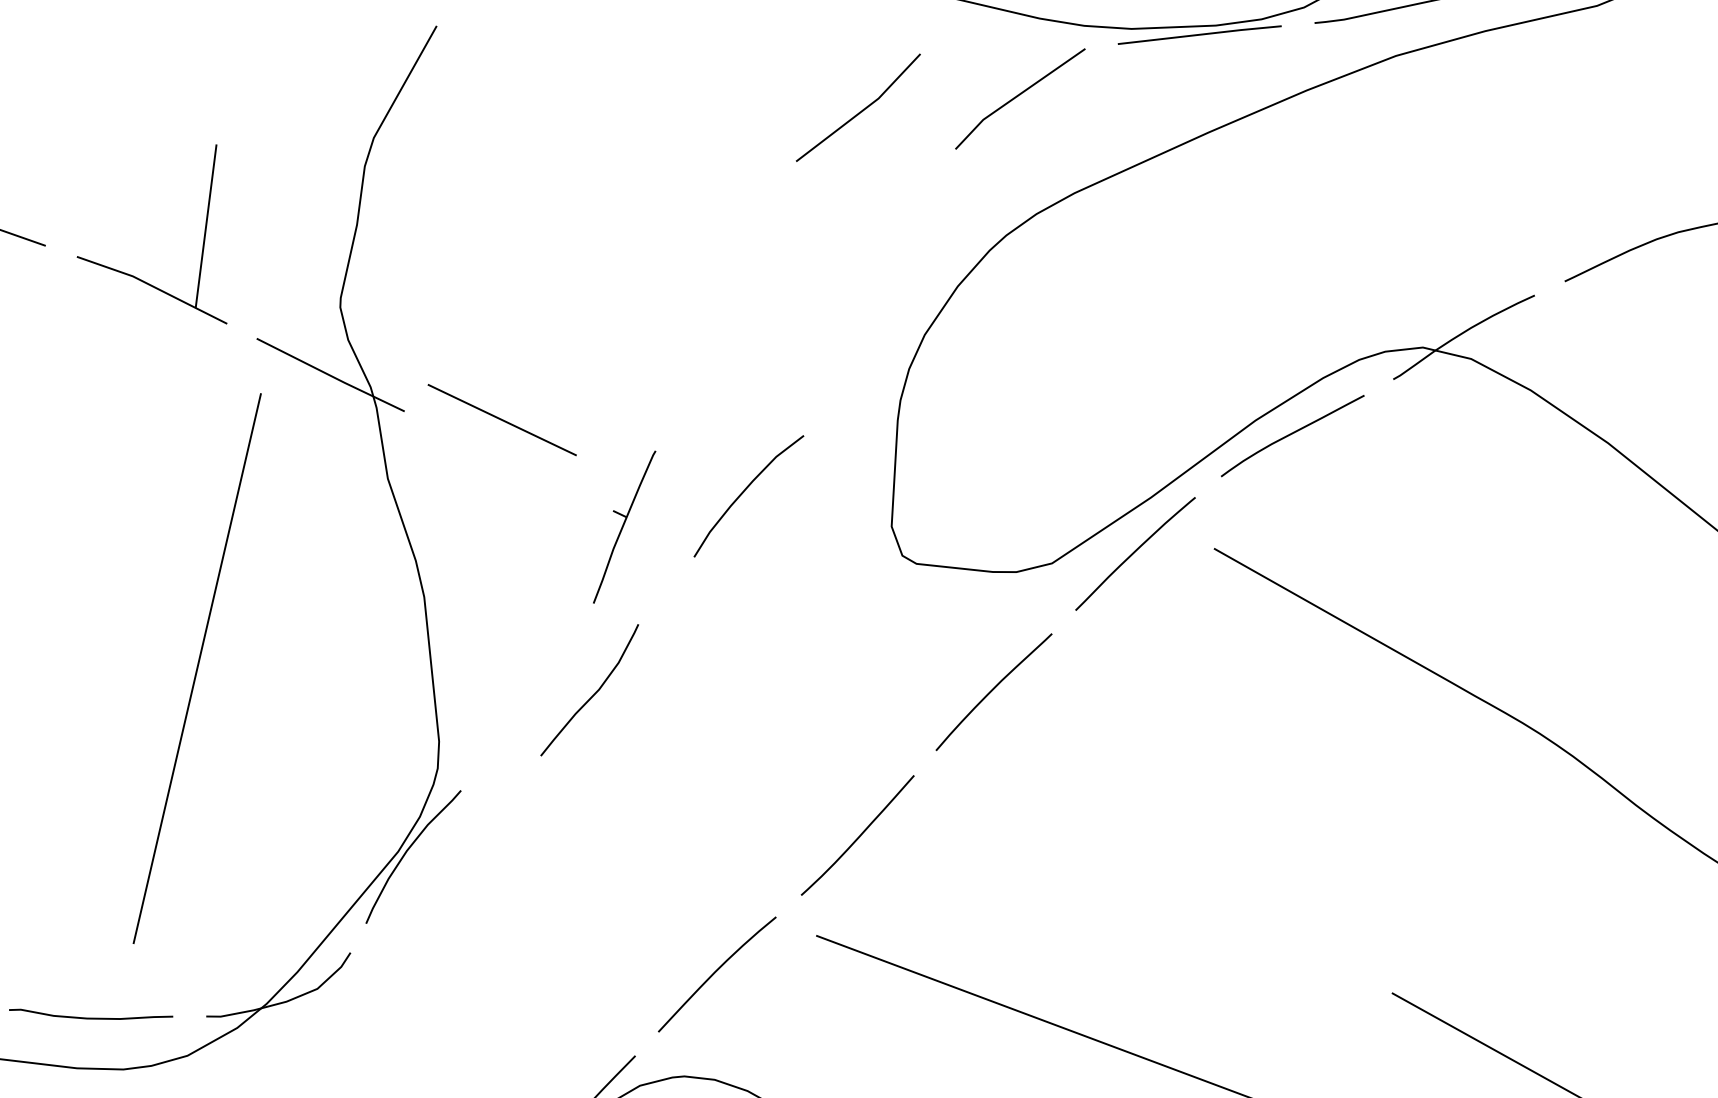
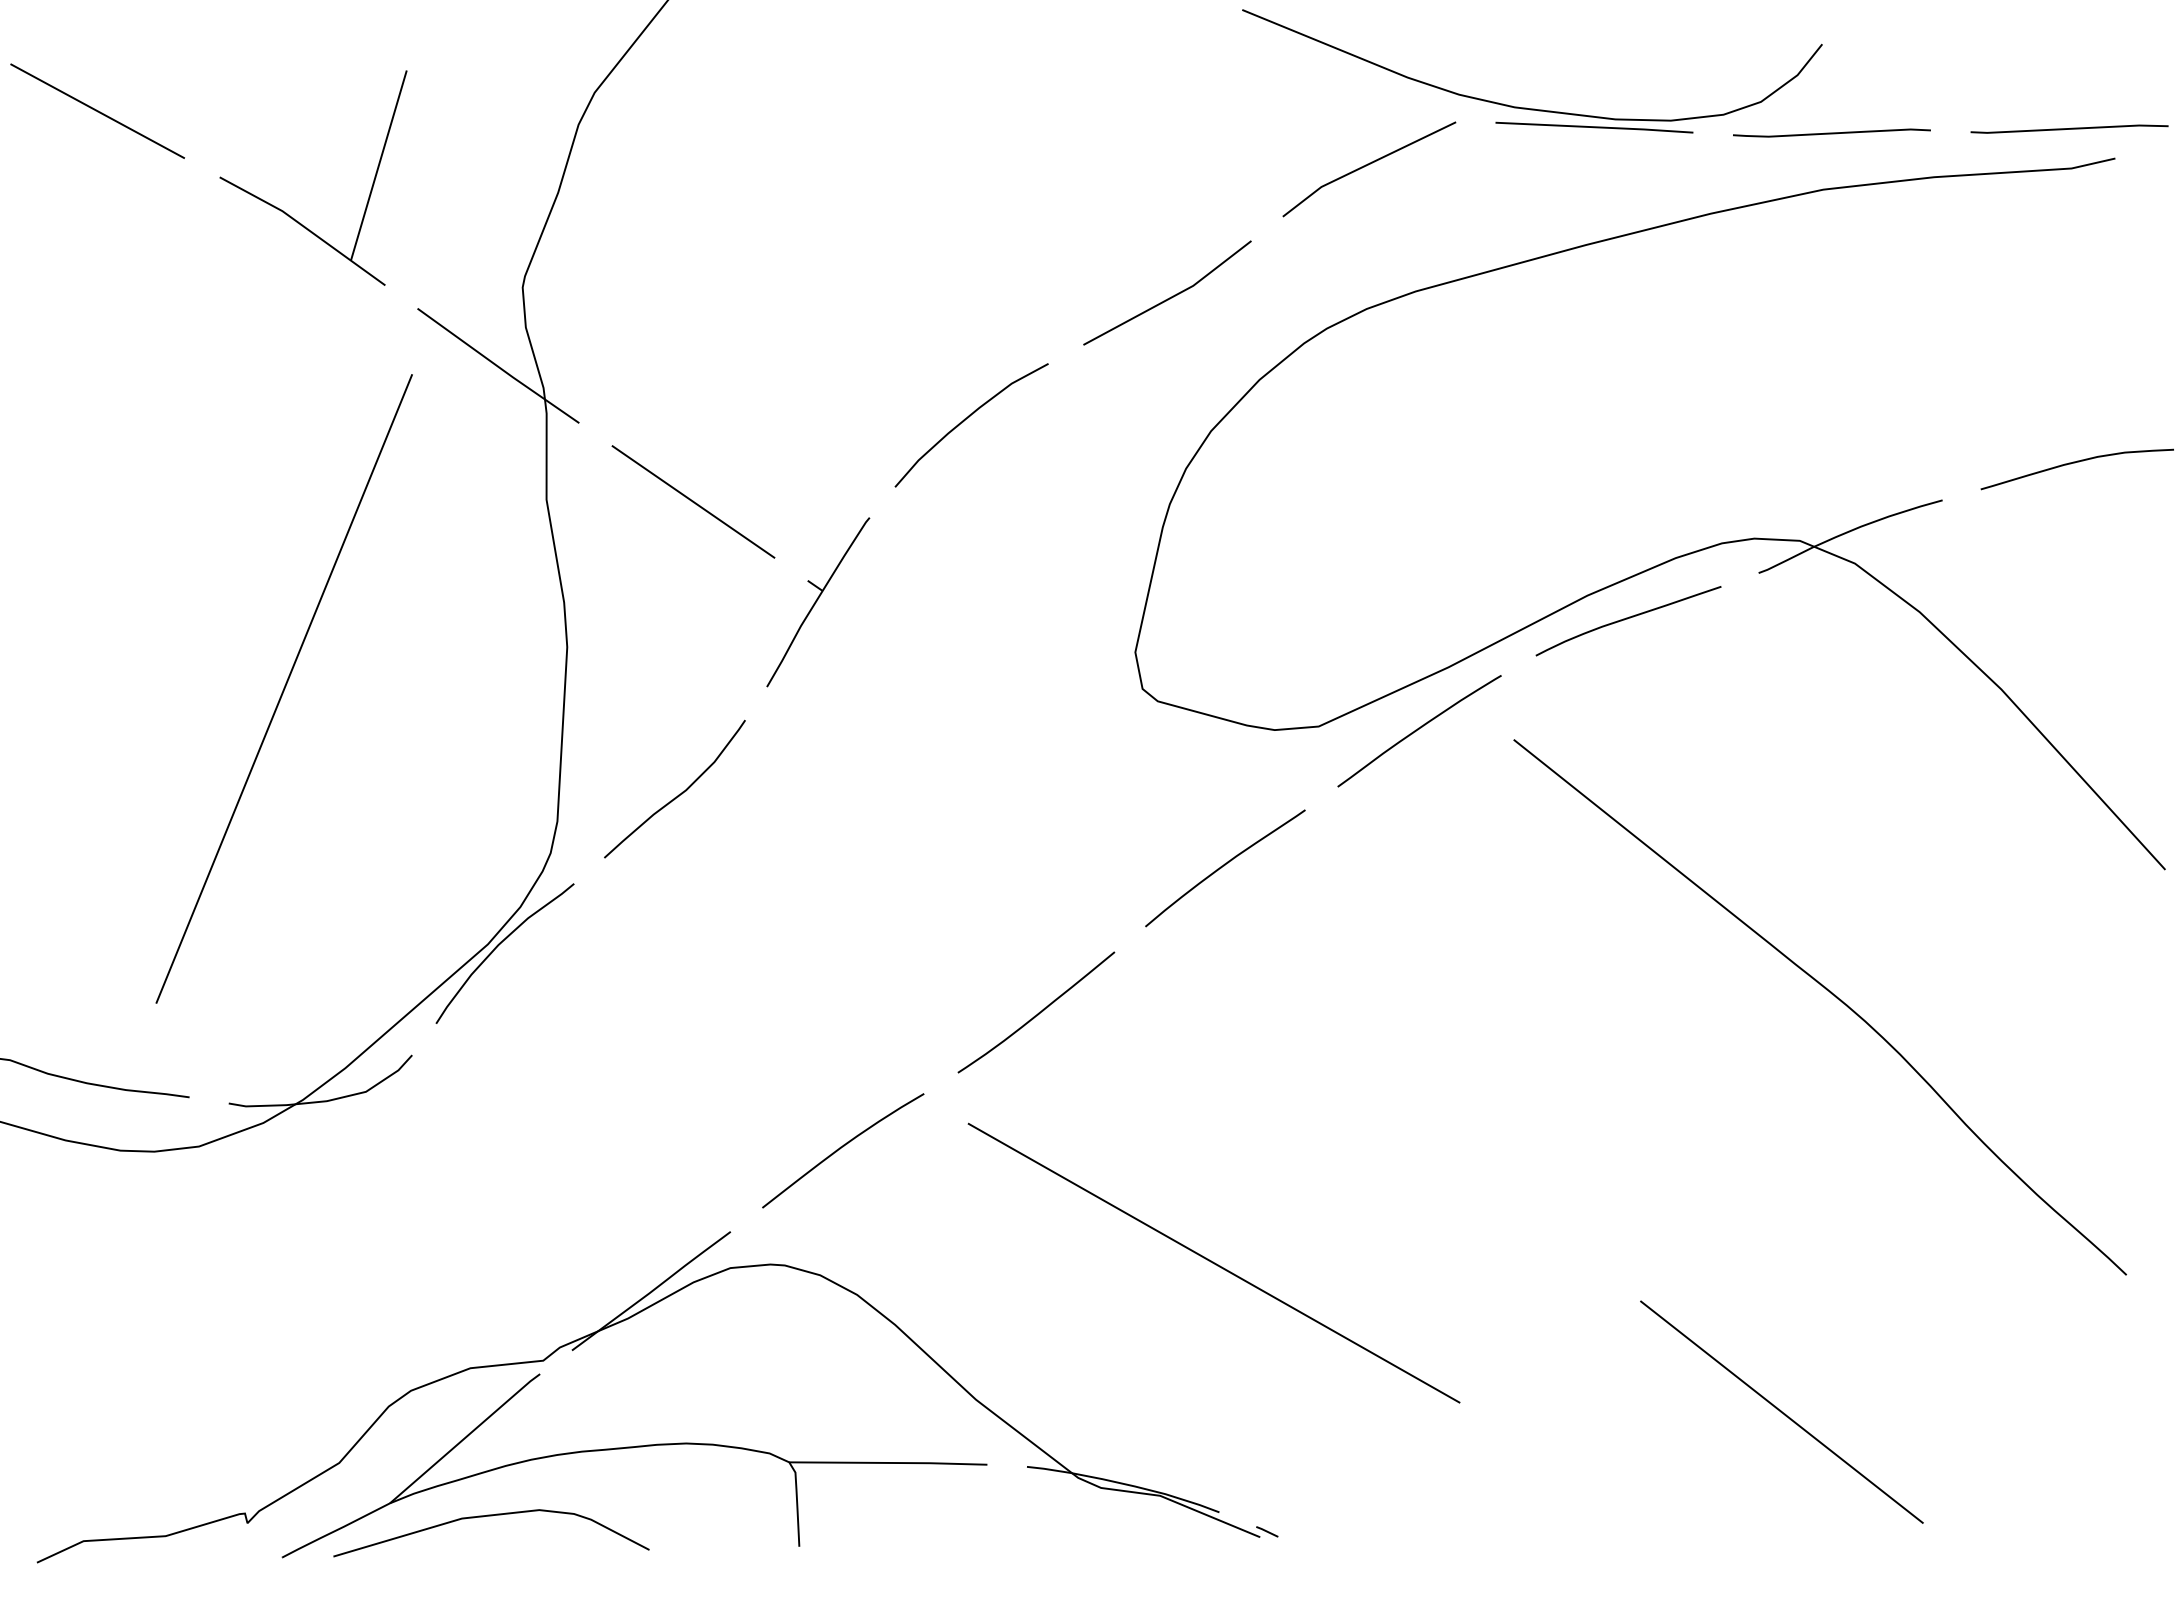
line: (860, 111) -> (1169, 297), moved
line: (502, 419) -> (693, 501), moved
curve: (745, 491) -> (968, 418), moved
curve: (593, 694) -> (678, 794), moved

